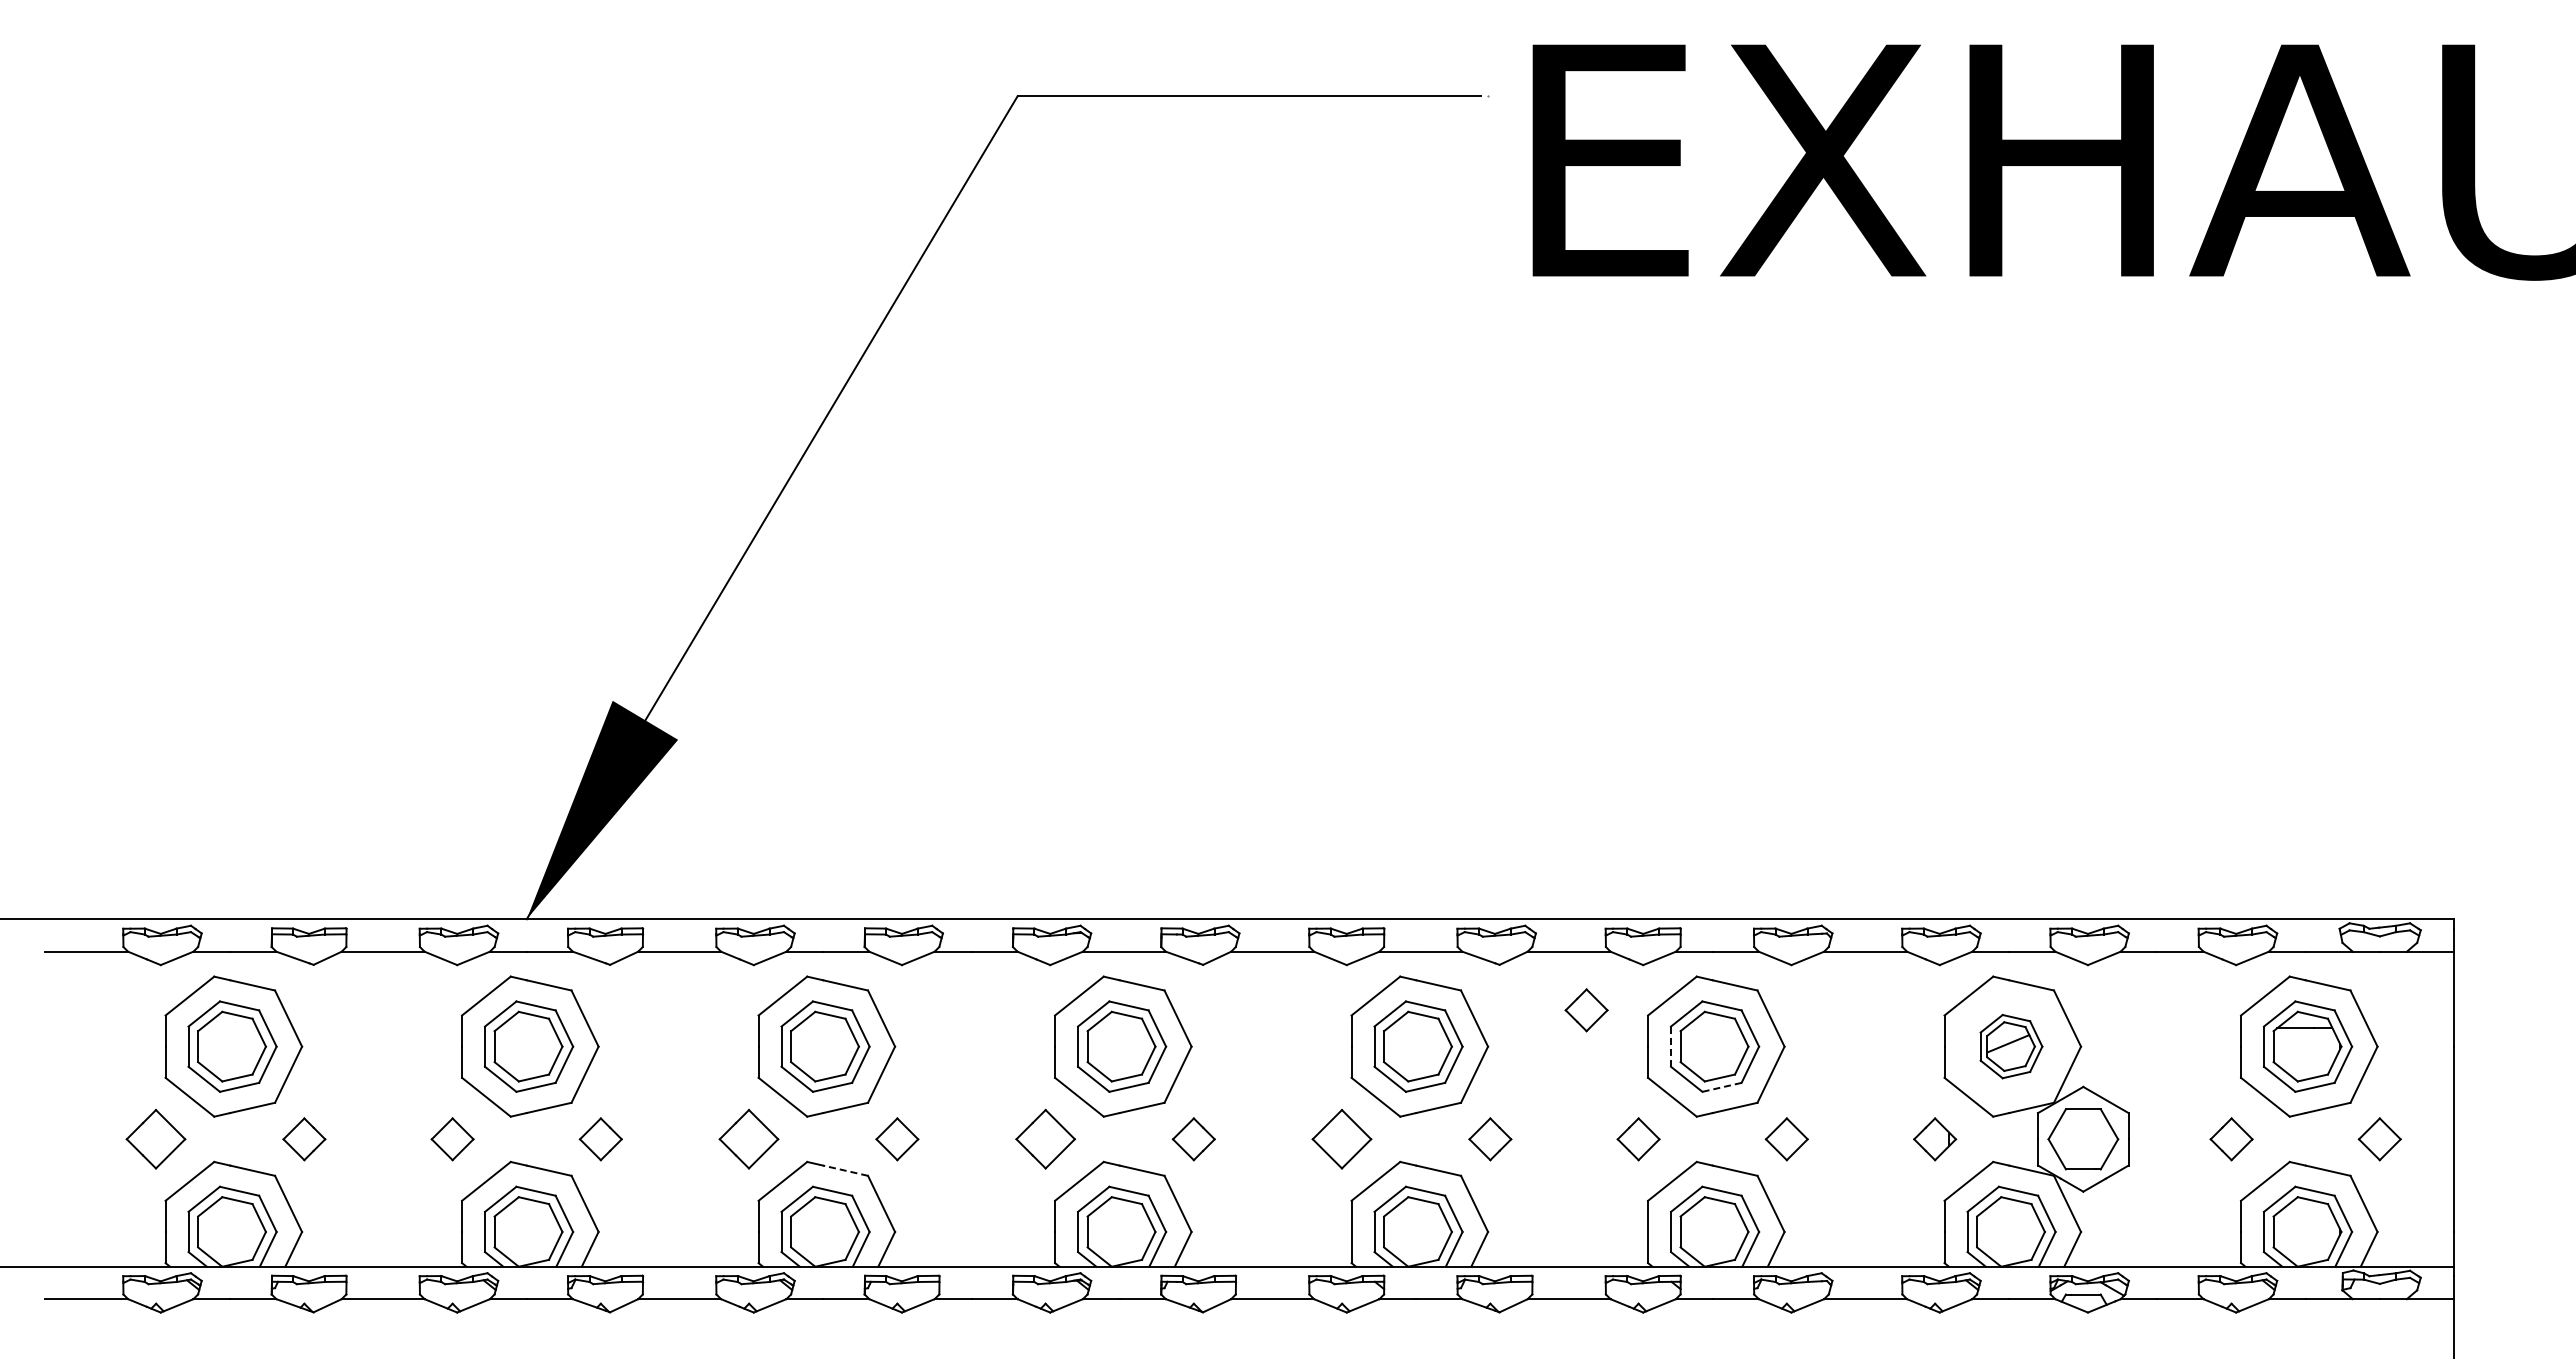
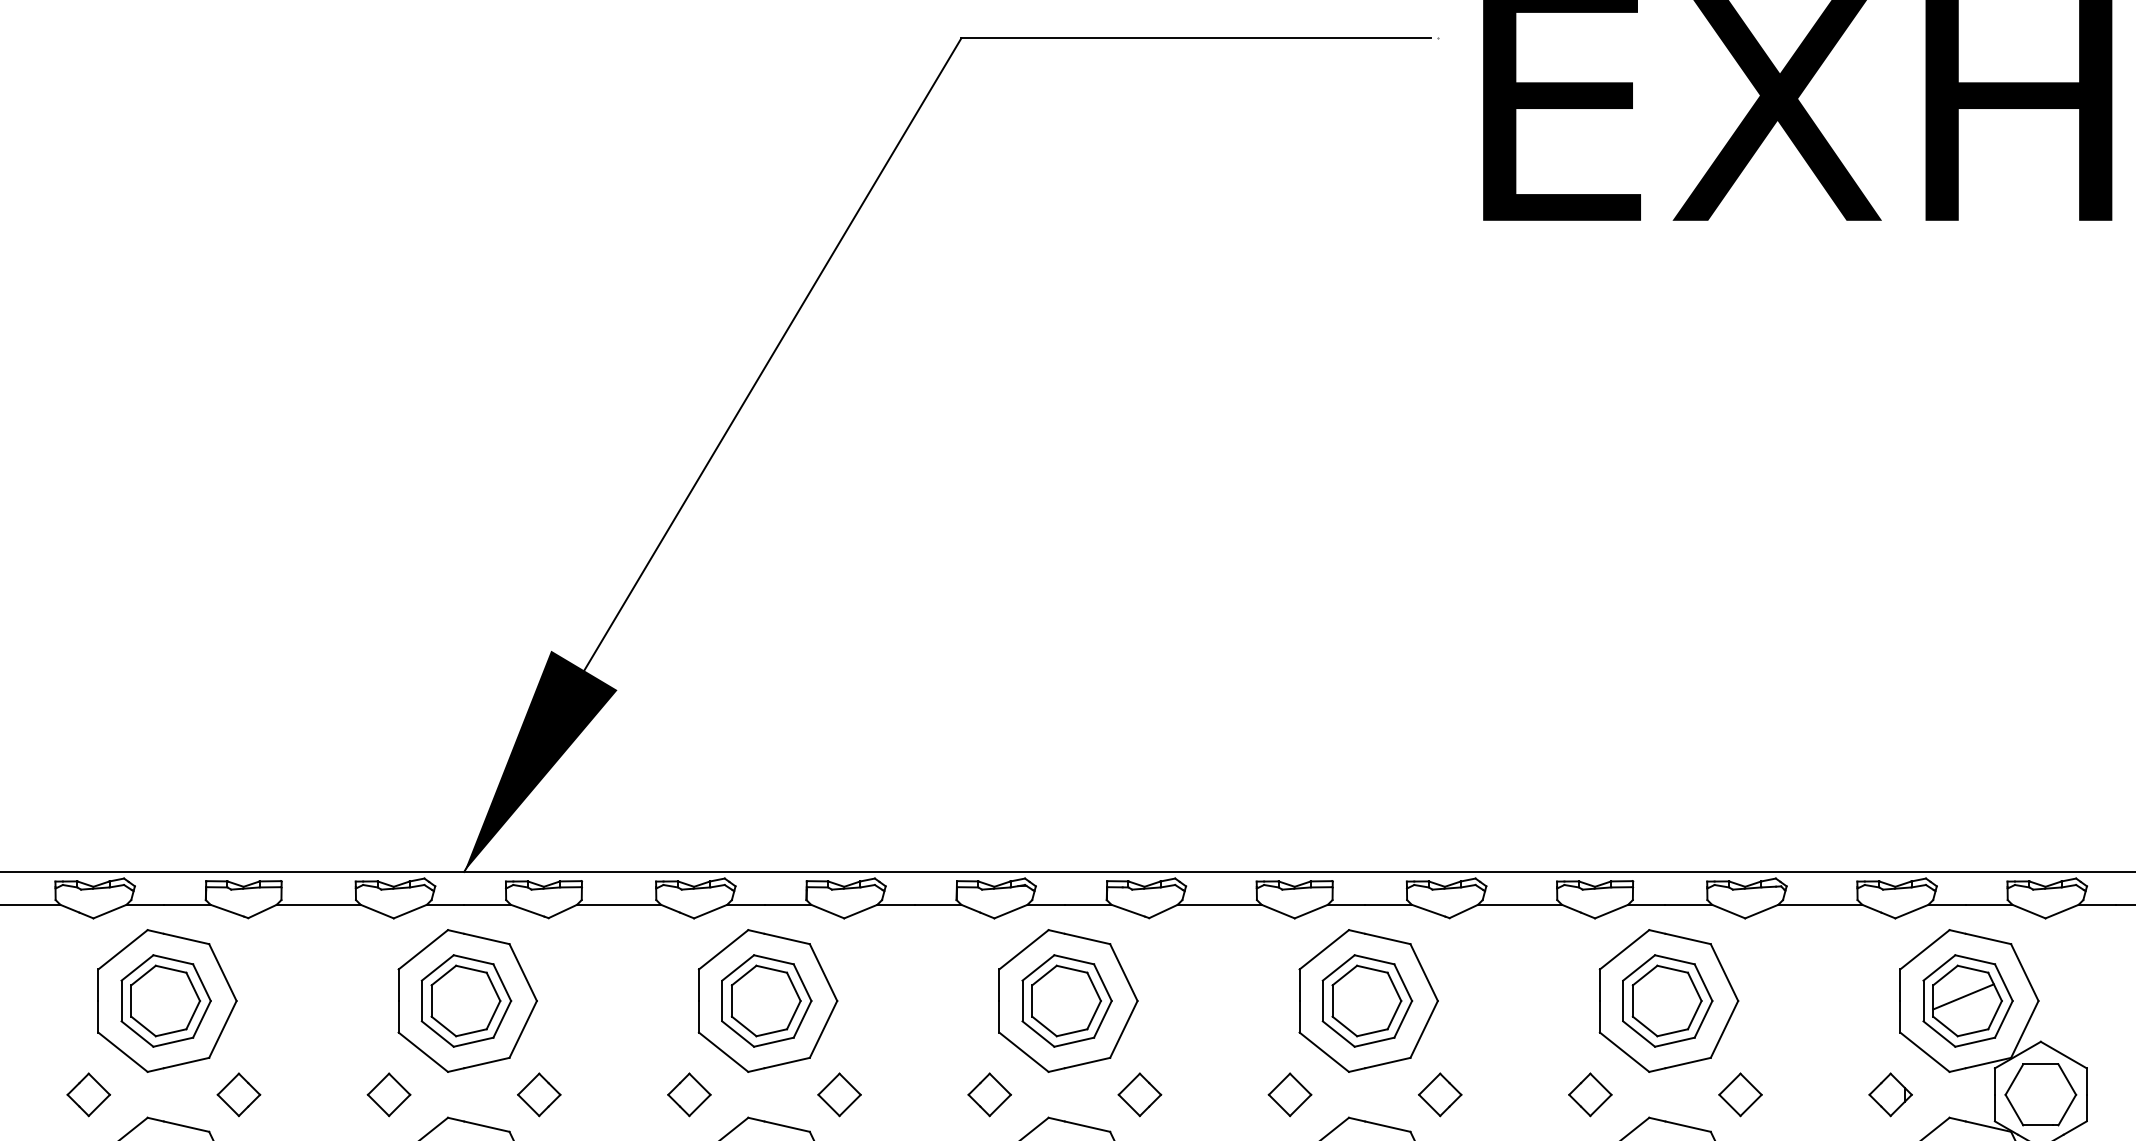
part: (1586, 1010) -> (1537, 964), removed
part: (2011, 1046) -> (1968, 1000), size x1.43
line: (1671, 1047) -> (1623, 1001), dashed -> solid
line: (1721, 1087) -> (1674, 1042), dashed -> solid
part: (156, 1139) -> (89, 1095), size x0.71
part: (749, 1139) -> (689, 1095), size x0.71
part: (1045, 1139) -> (989, 1095), size x0.71
part: (1342, 1139) -> (1290, 1095), size x0.71
line: (845, 1170) -> (787, 1126), dashed -> solid

